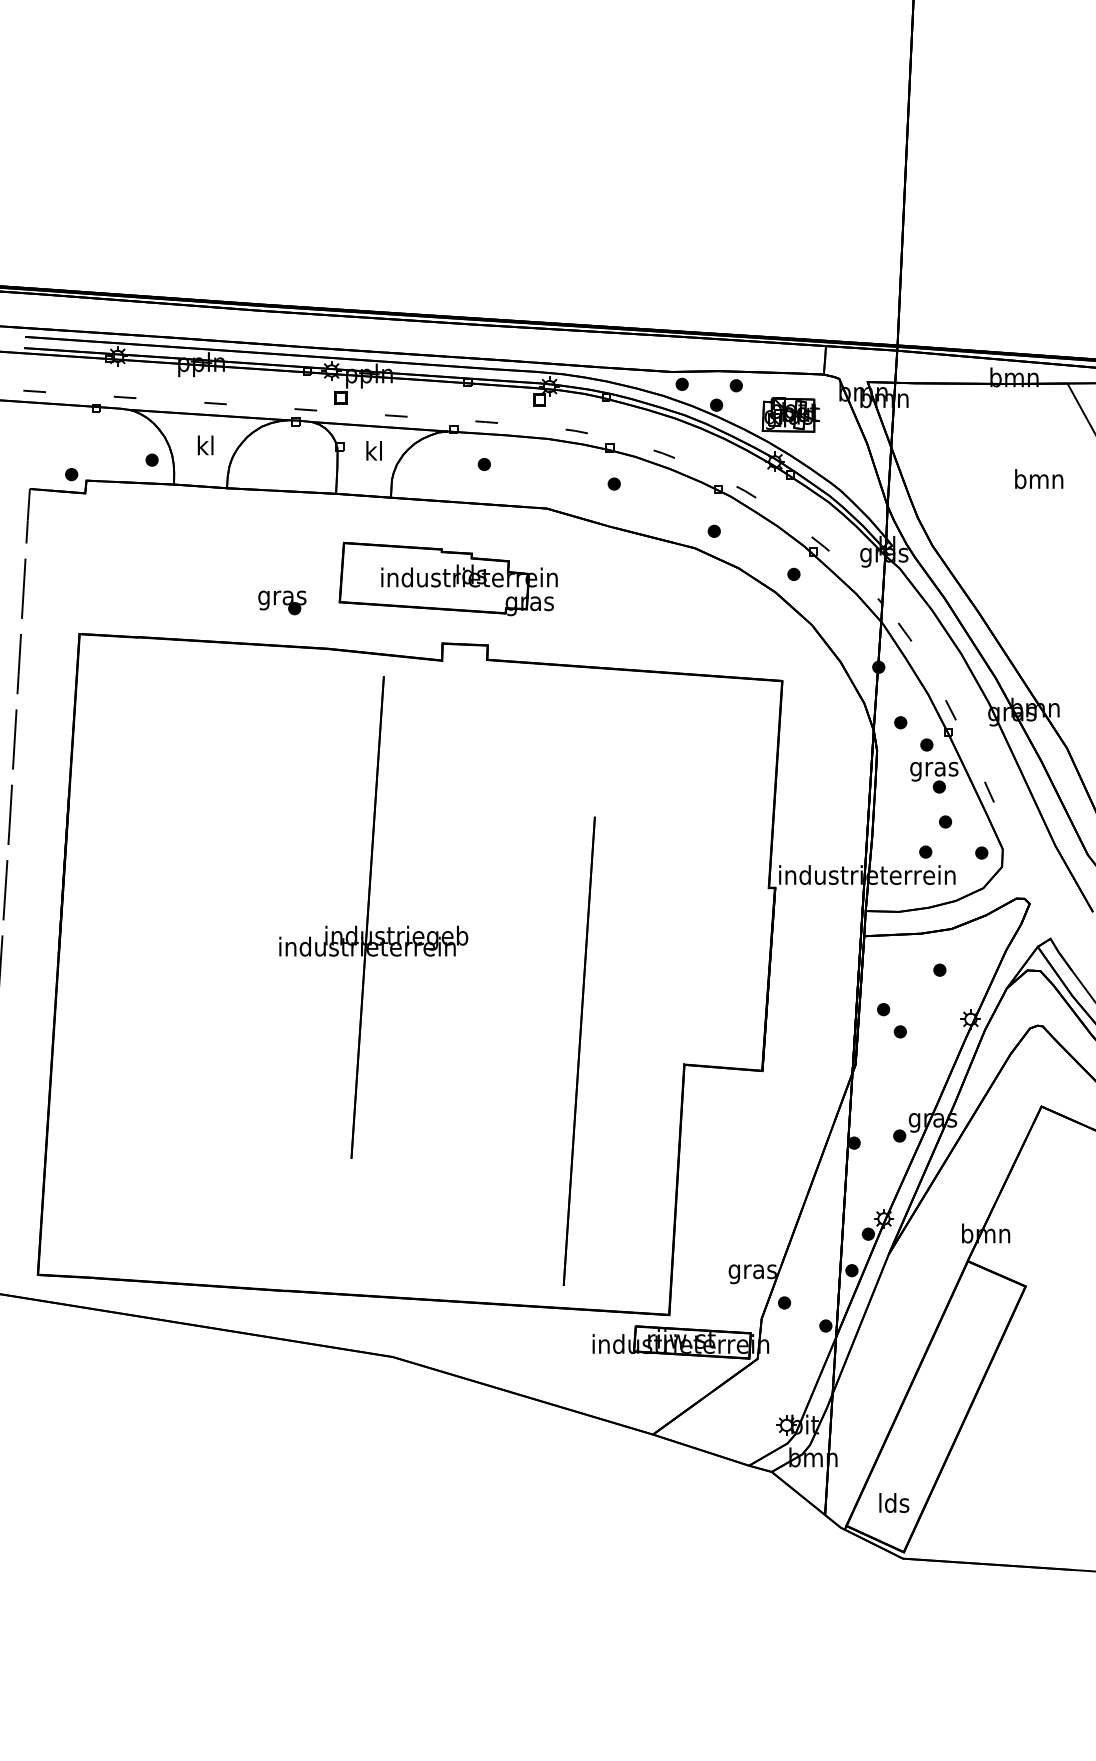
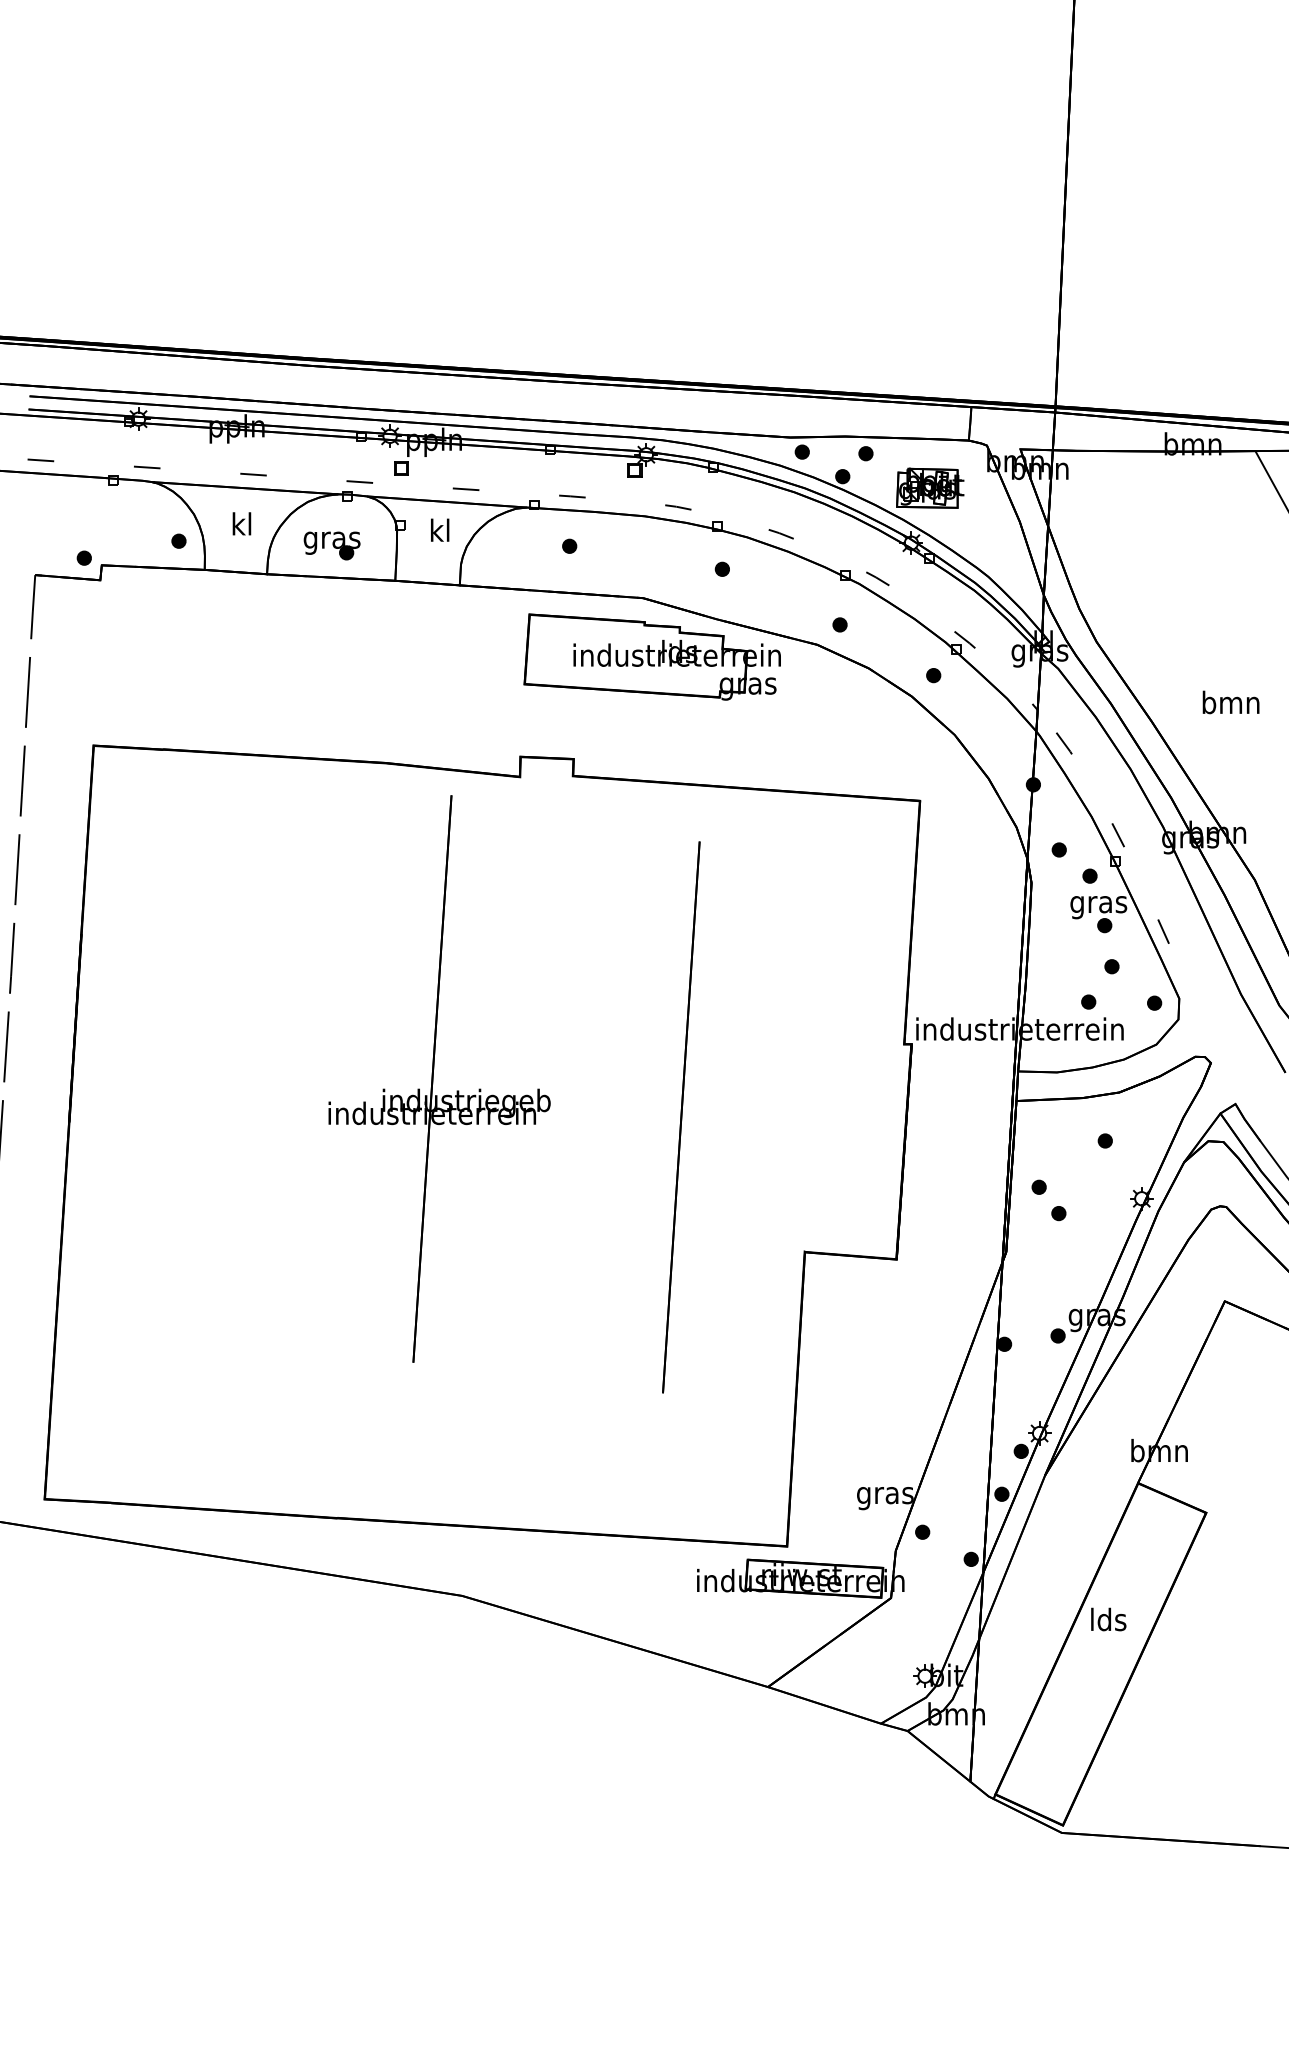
text: (1038, 479) -> (1230, 702), moved
part: (447, 578) -> (651, 656), moved
part: (281, 602) -> (331, 545), moved
line: (579, 1051) -> (681, 1117), moved
text: (894, 1502) -> (1108, 1619), moved

